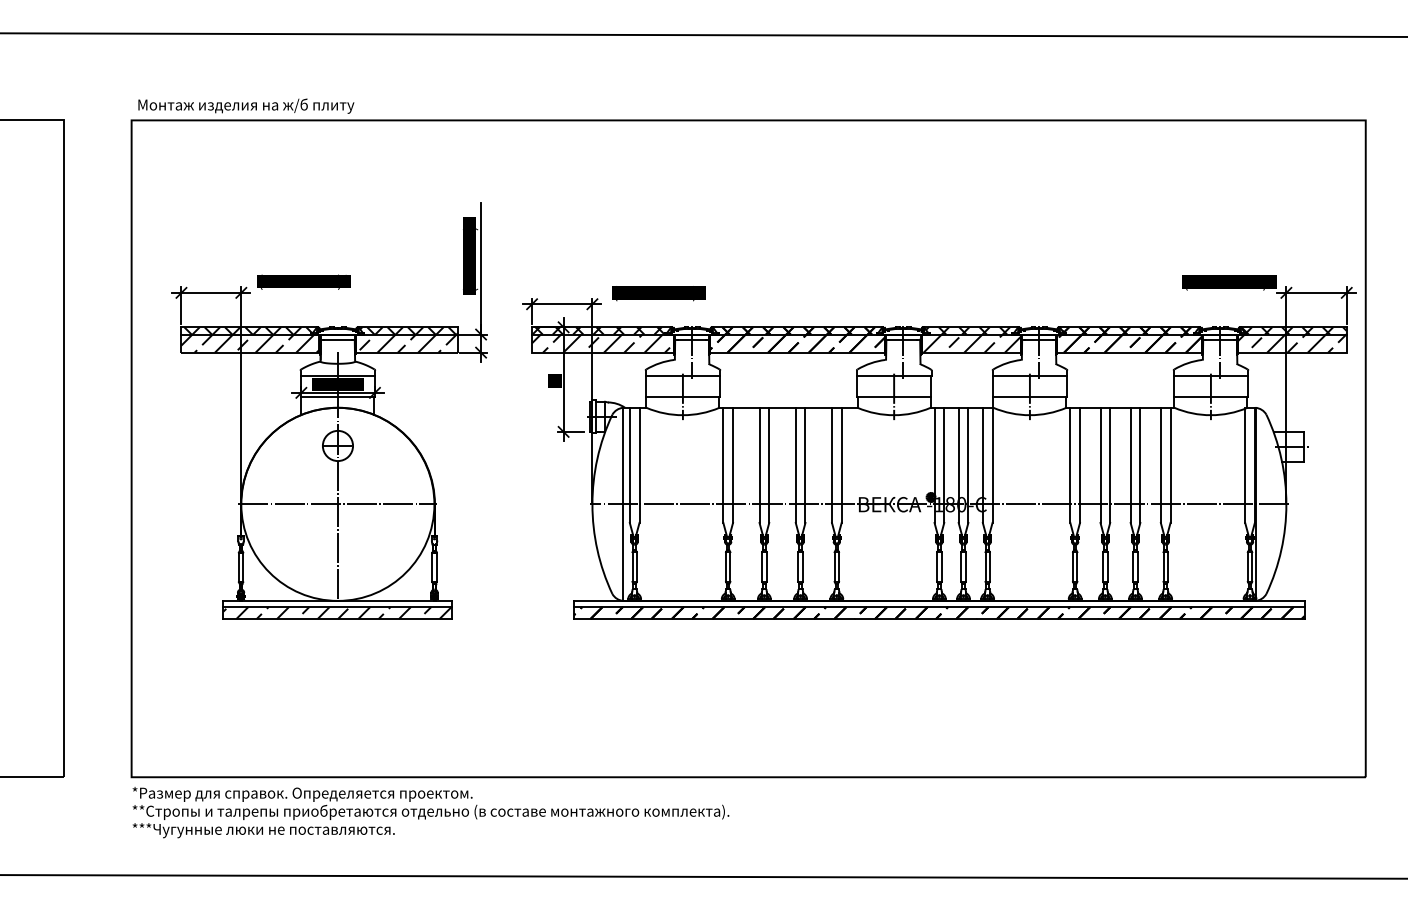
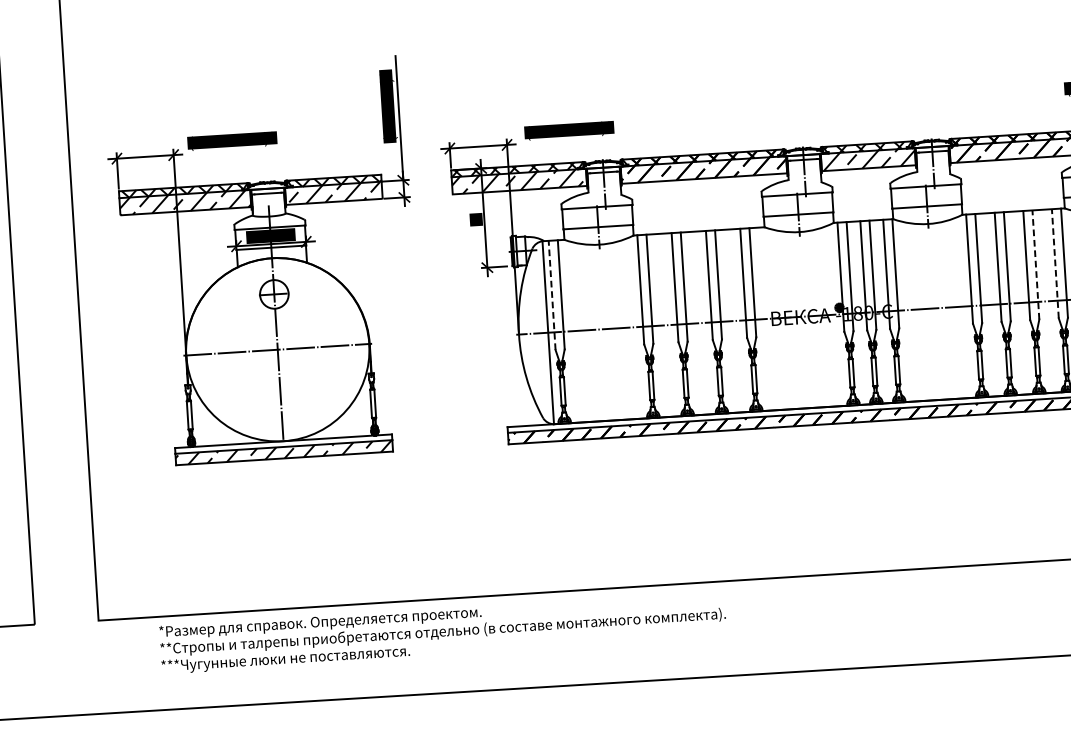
line: (629, 465) -> (551, 295), solid -> dashed
line: (1140, 465) -> (1036, 265), solid -> dashed
line: (1160, 465) -> (1055, 263), solid -> dashed
text: (430, 812) -> (442, 632), moved

